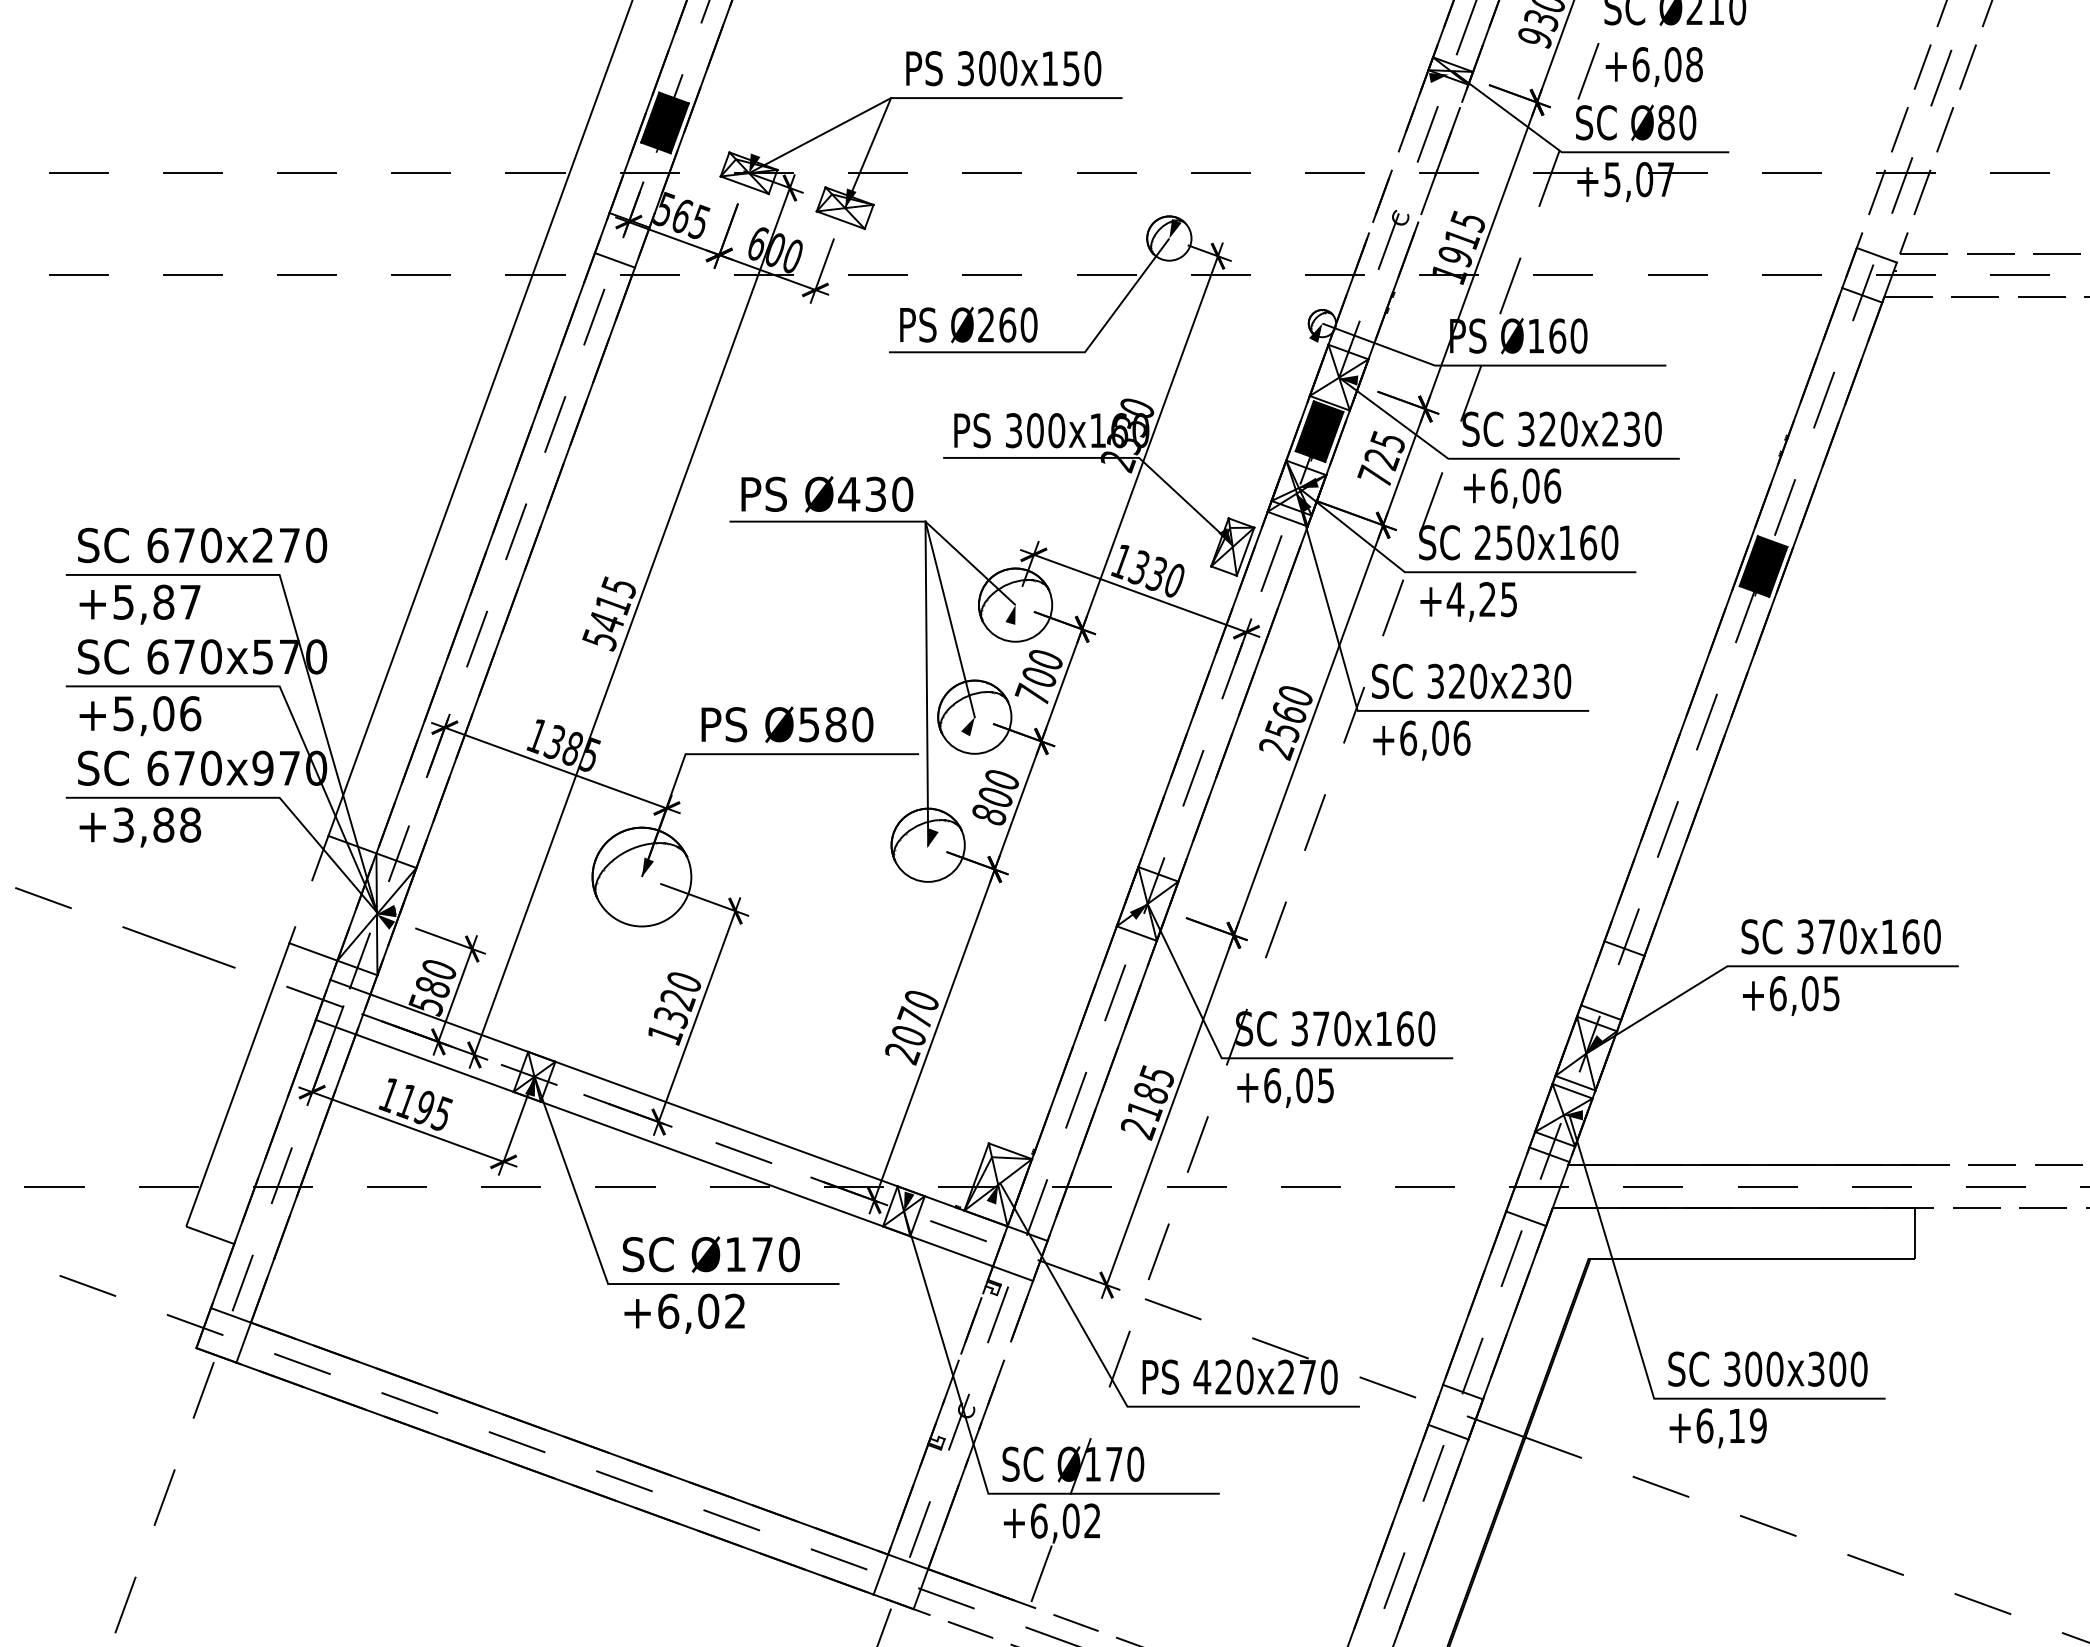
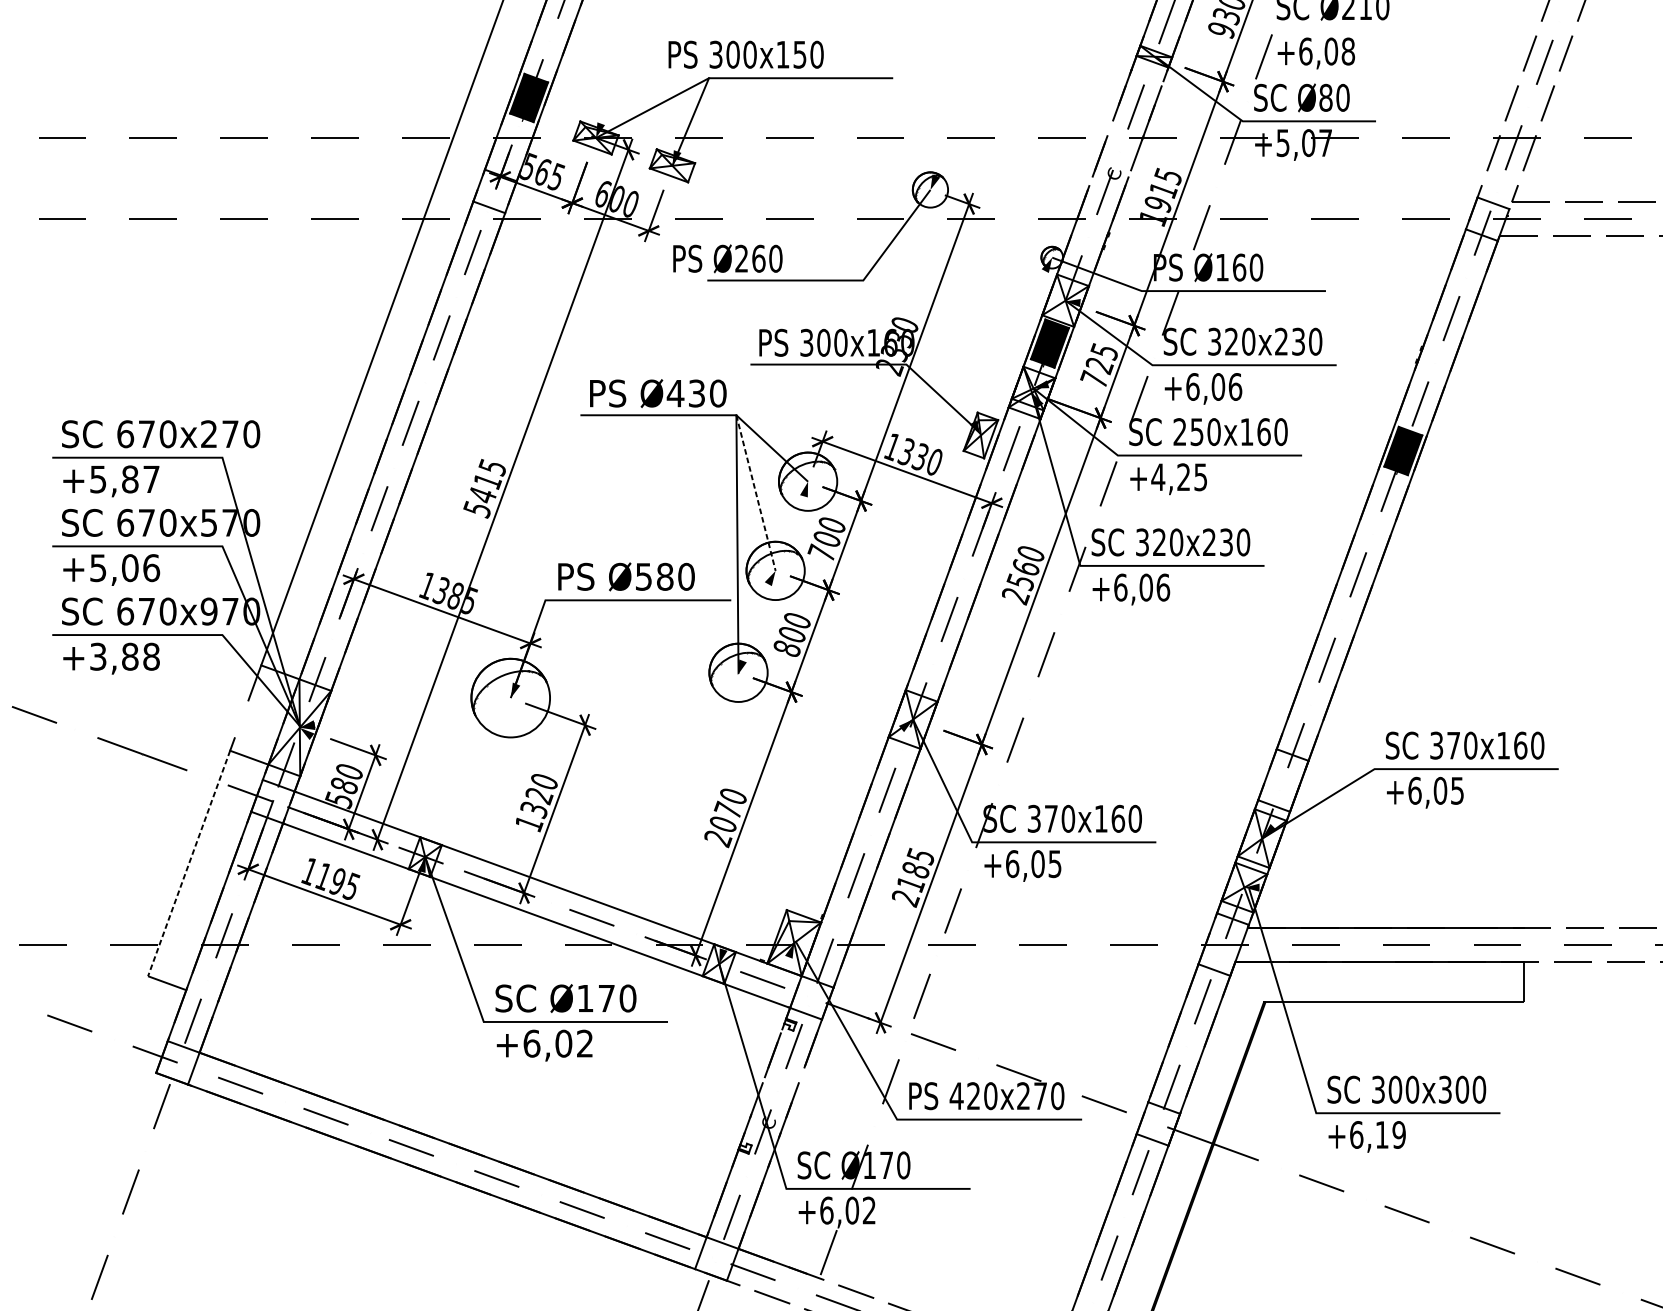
text: (1003, 68) -> (745, 54), moved
fill: (1438, 78) -> (1144, 62), removed
text: (968, 324) -> (727, 258), moved
line: (950, 619) -> (756, 493), solid -> dashed
line: (237, 1084) -> (188, 863), solid -> dashed

